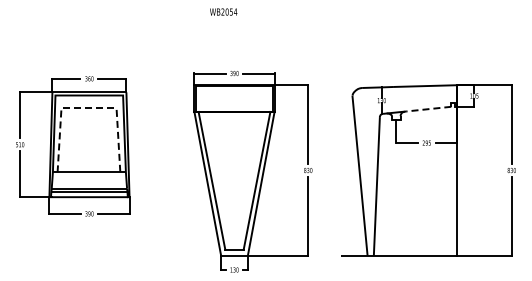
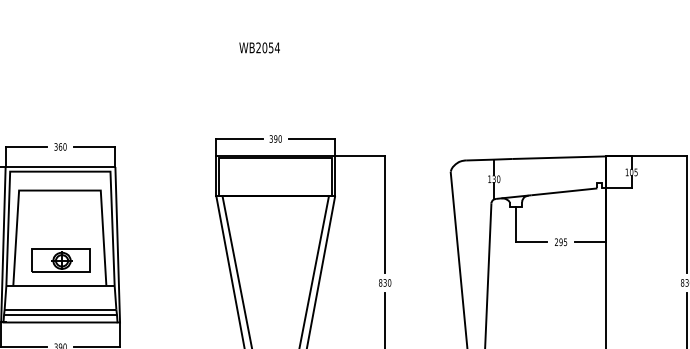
line: (89, 108) -> (60, 190), dashed -> solid
line: (428, 109) -> (563, 192), dashed -> solid
part: (89, 155) -> (60, 260), added

